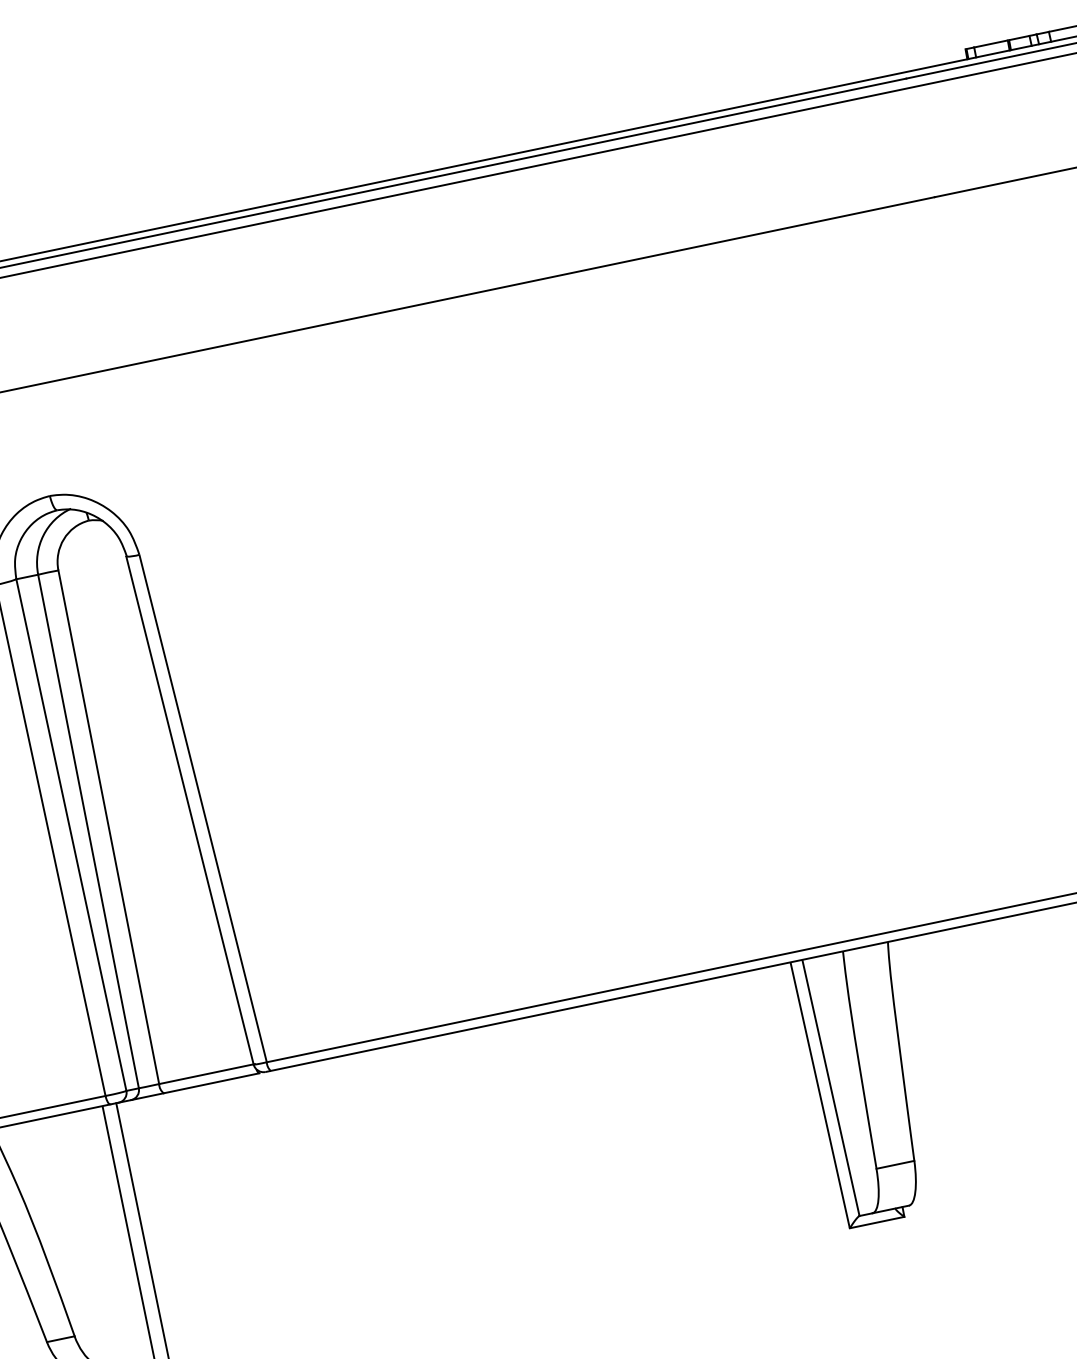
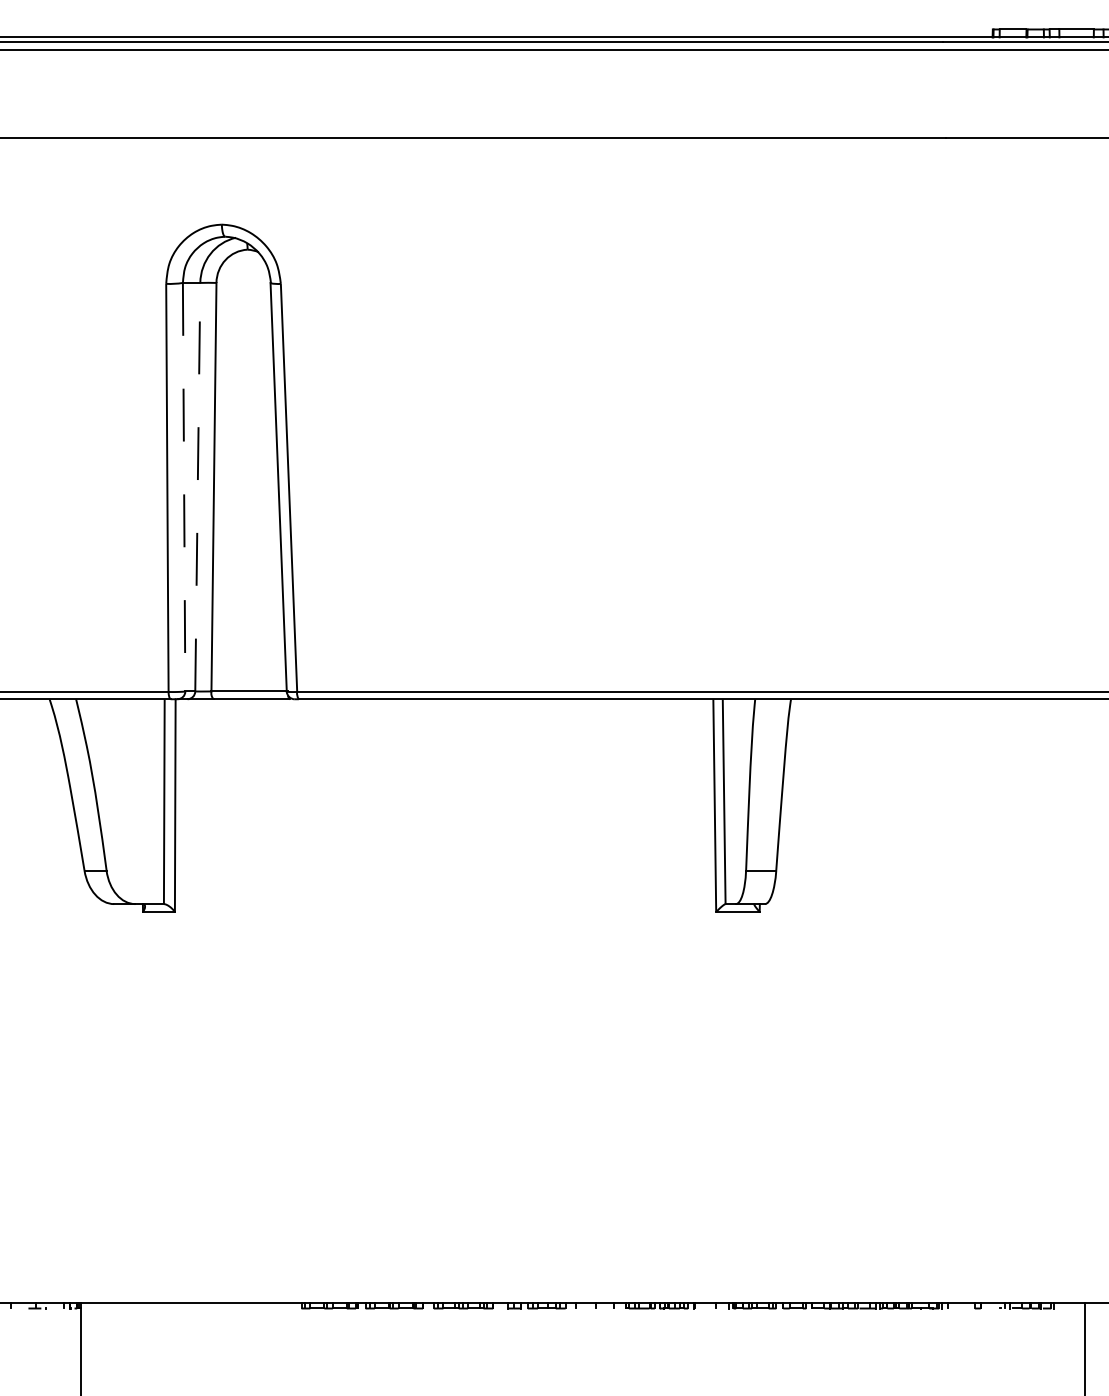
line: (87, 830) -> (197, 486), solid -> dashed
line: (71, 835) -> (184, 487), solid -> dashed

